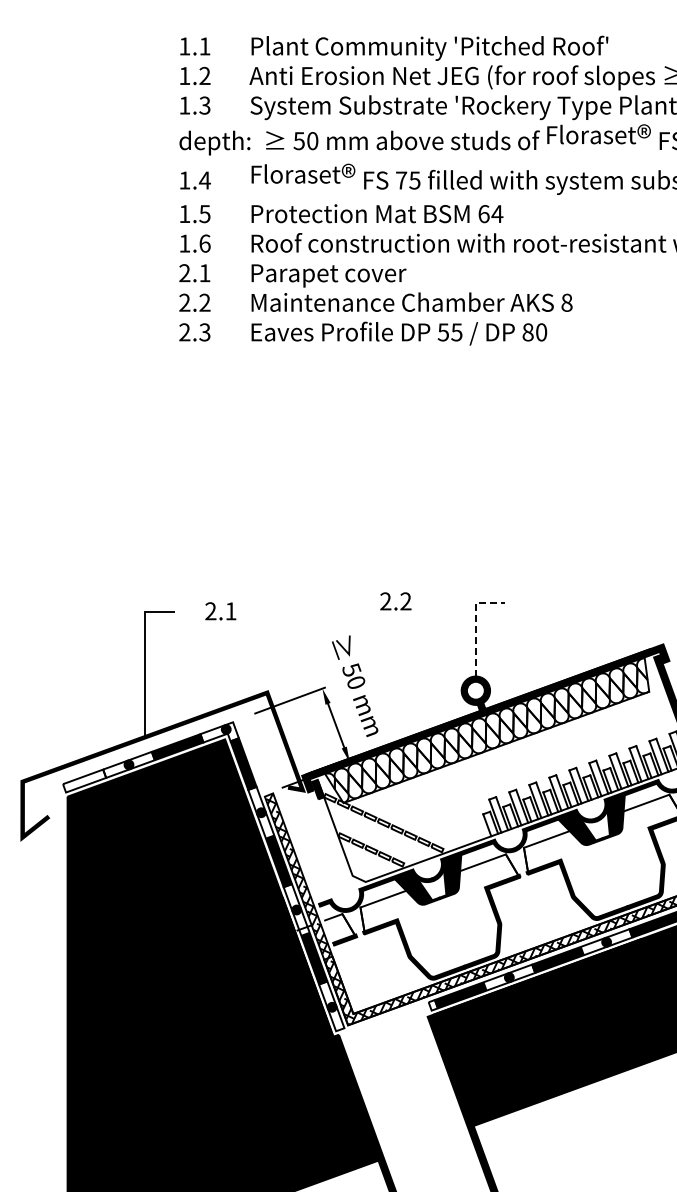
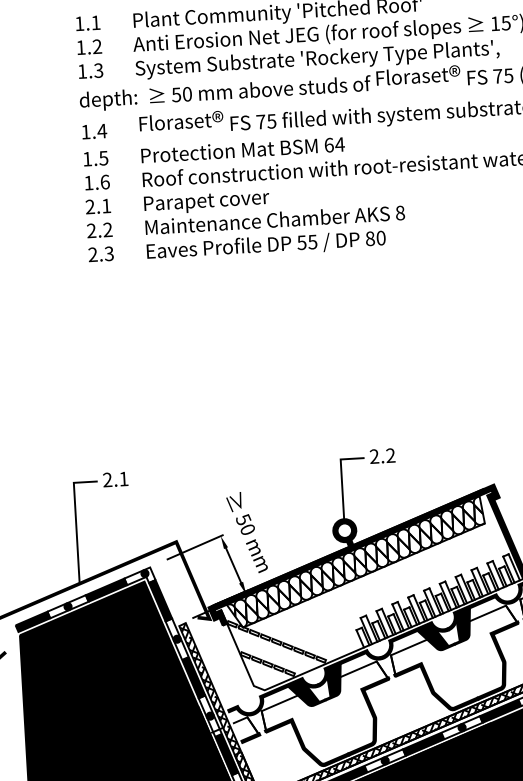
text: (395, 601) -> (382, 456), moved
text: (220, 611) -> (115, 479), moved
line: (475, 623) -> (341, 476), dashed -> solid
fill: (84, 780) -> (32, 621), added

